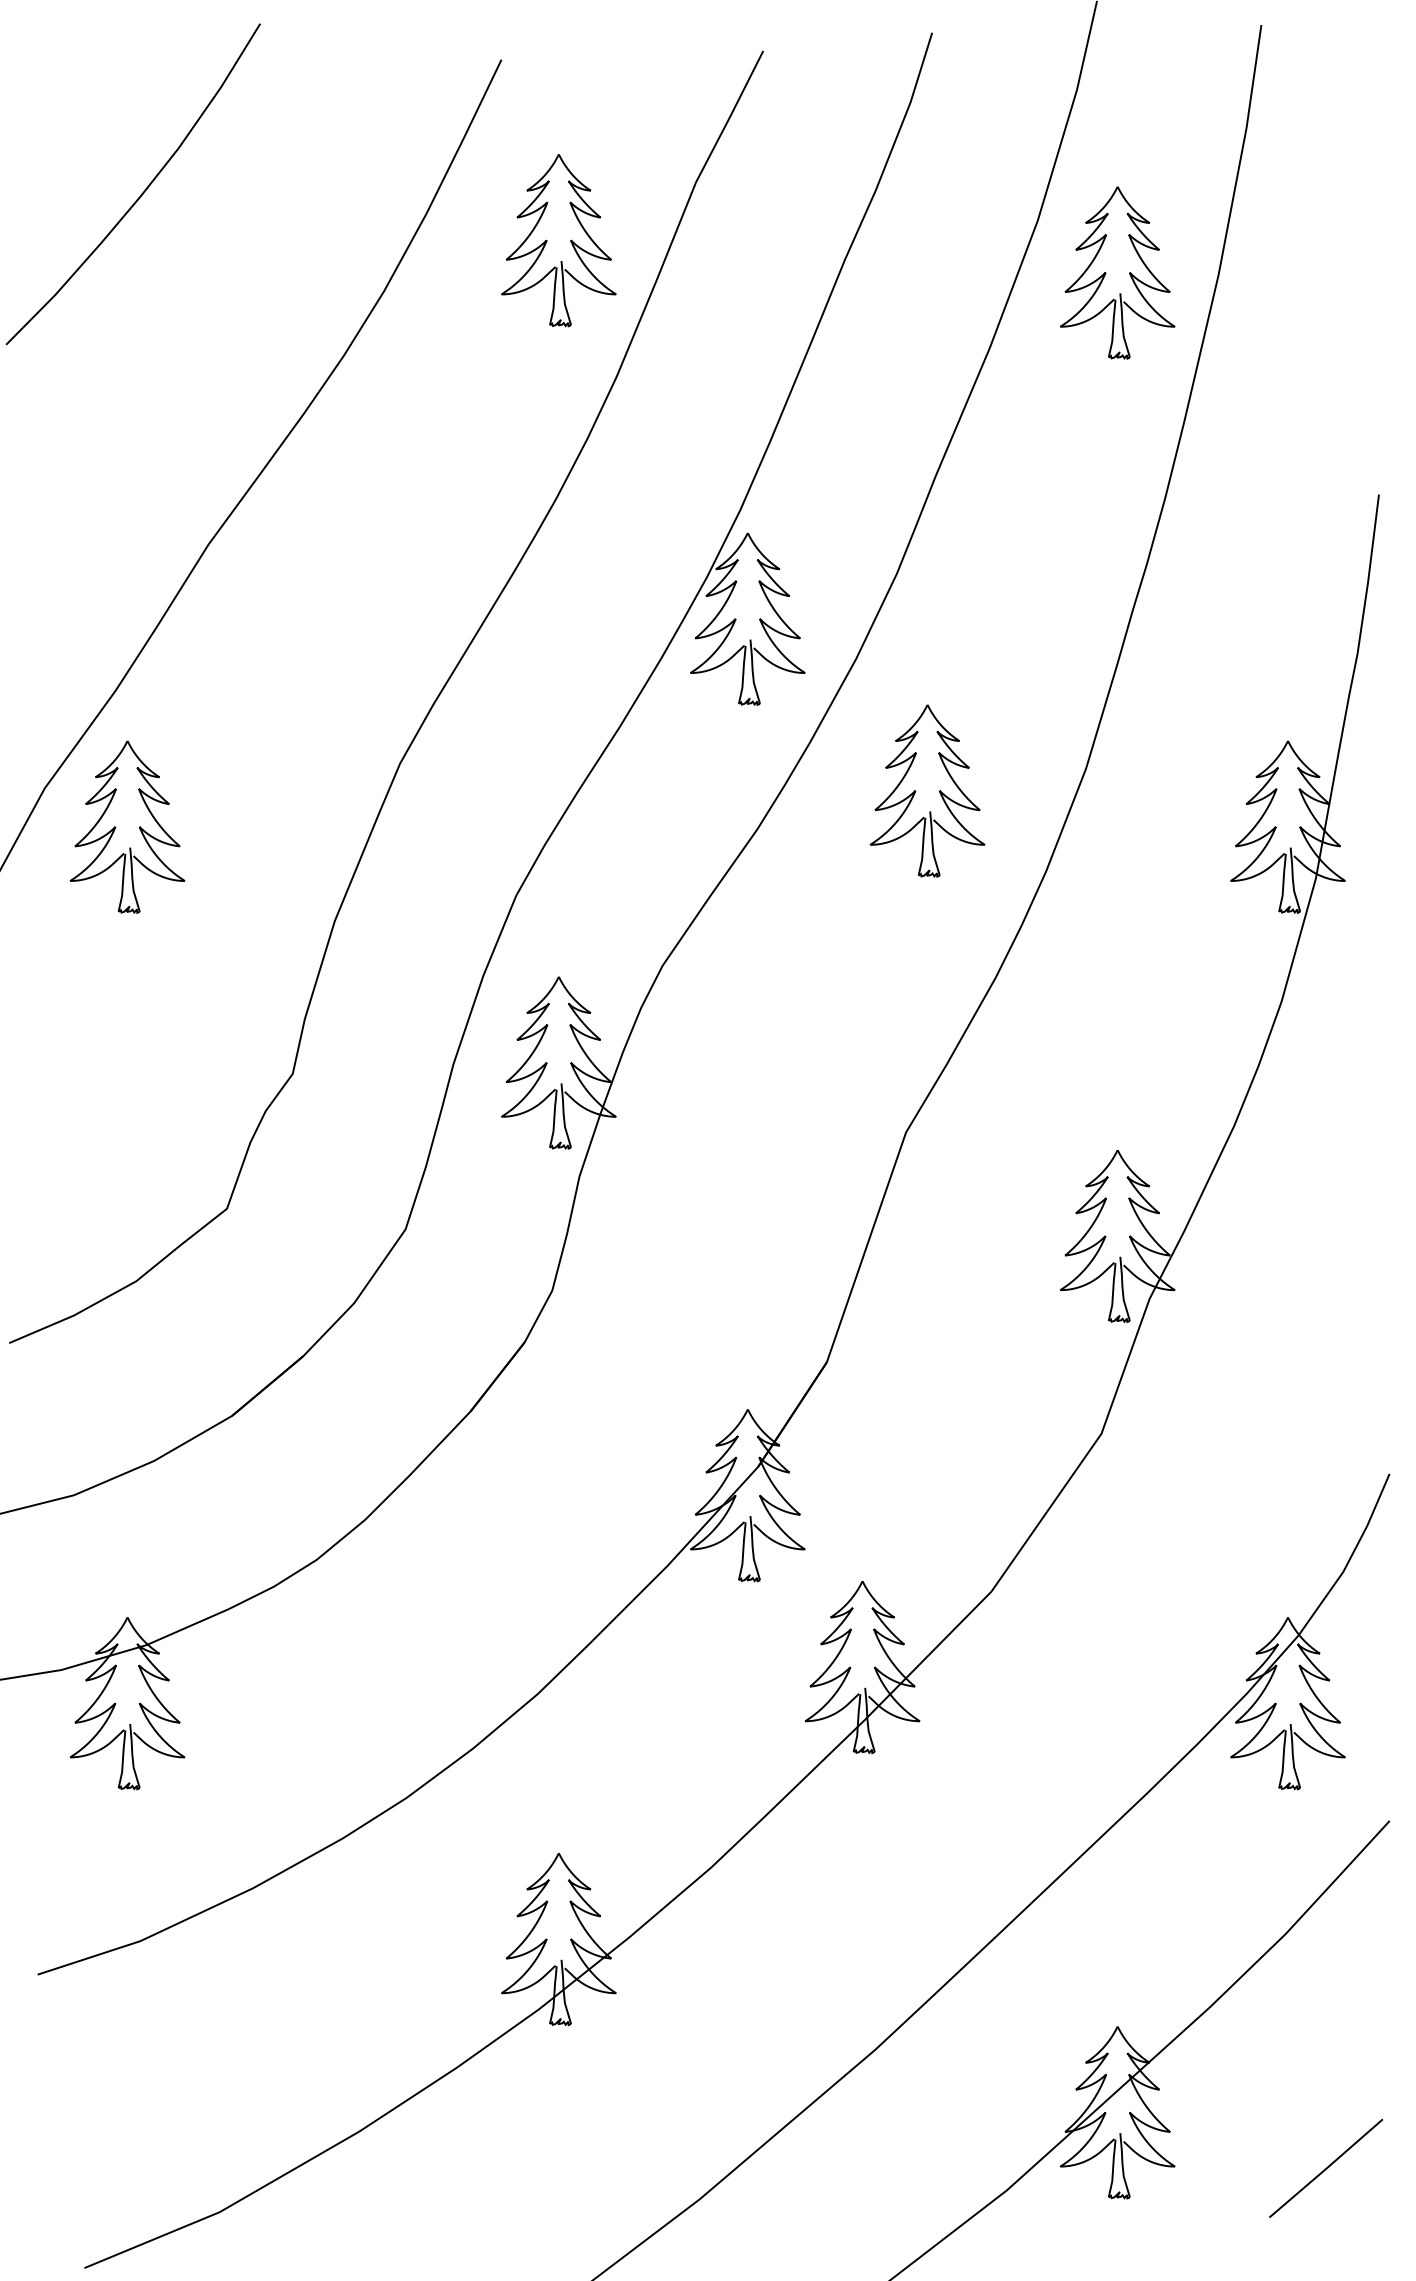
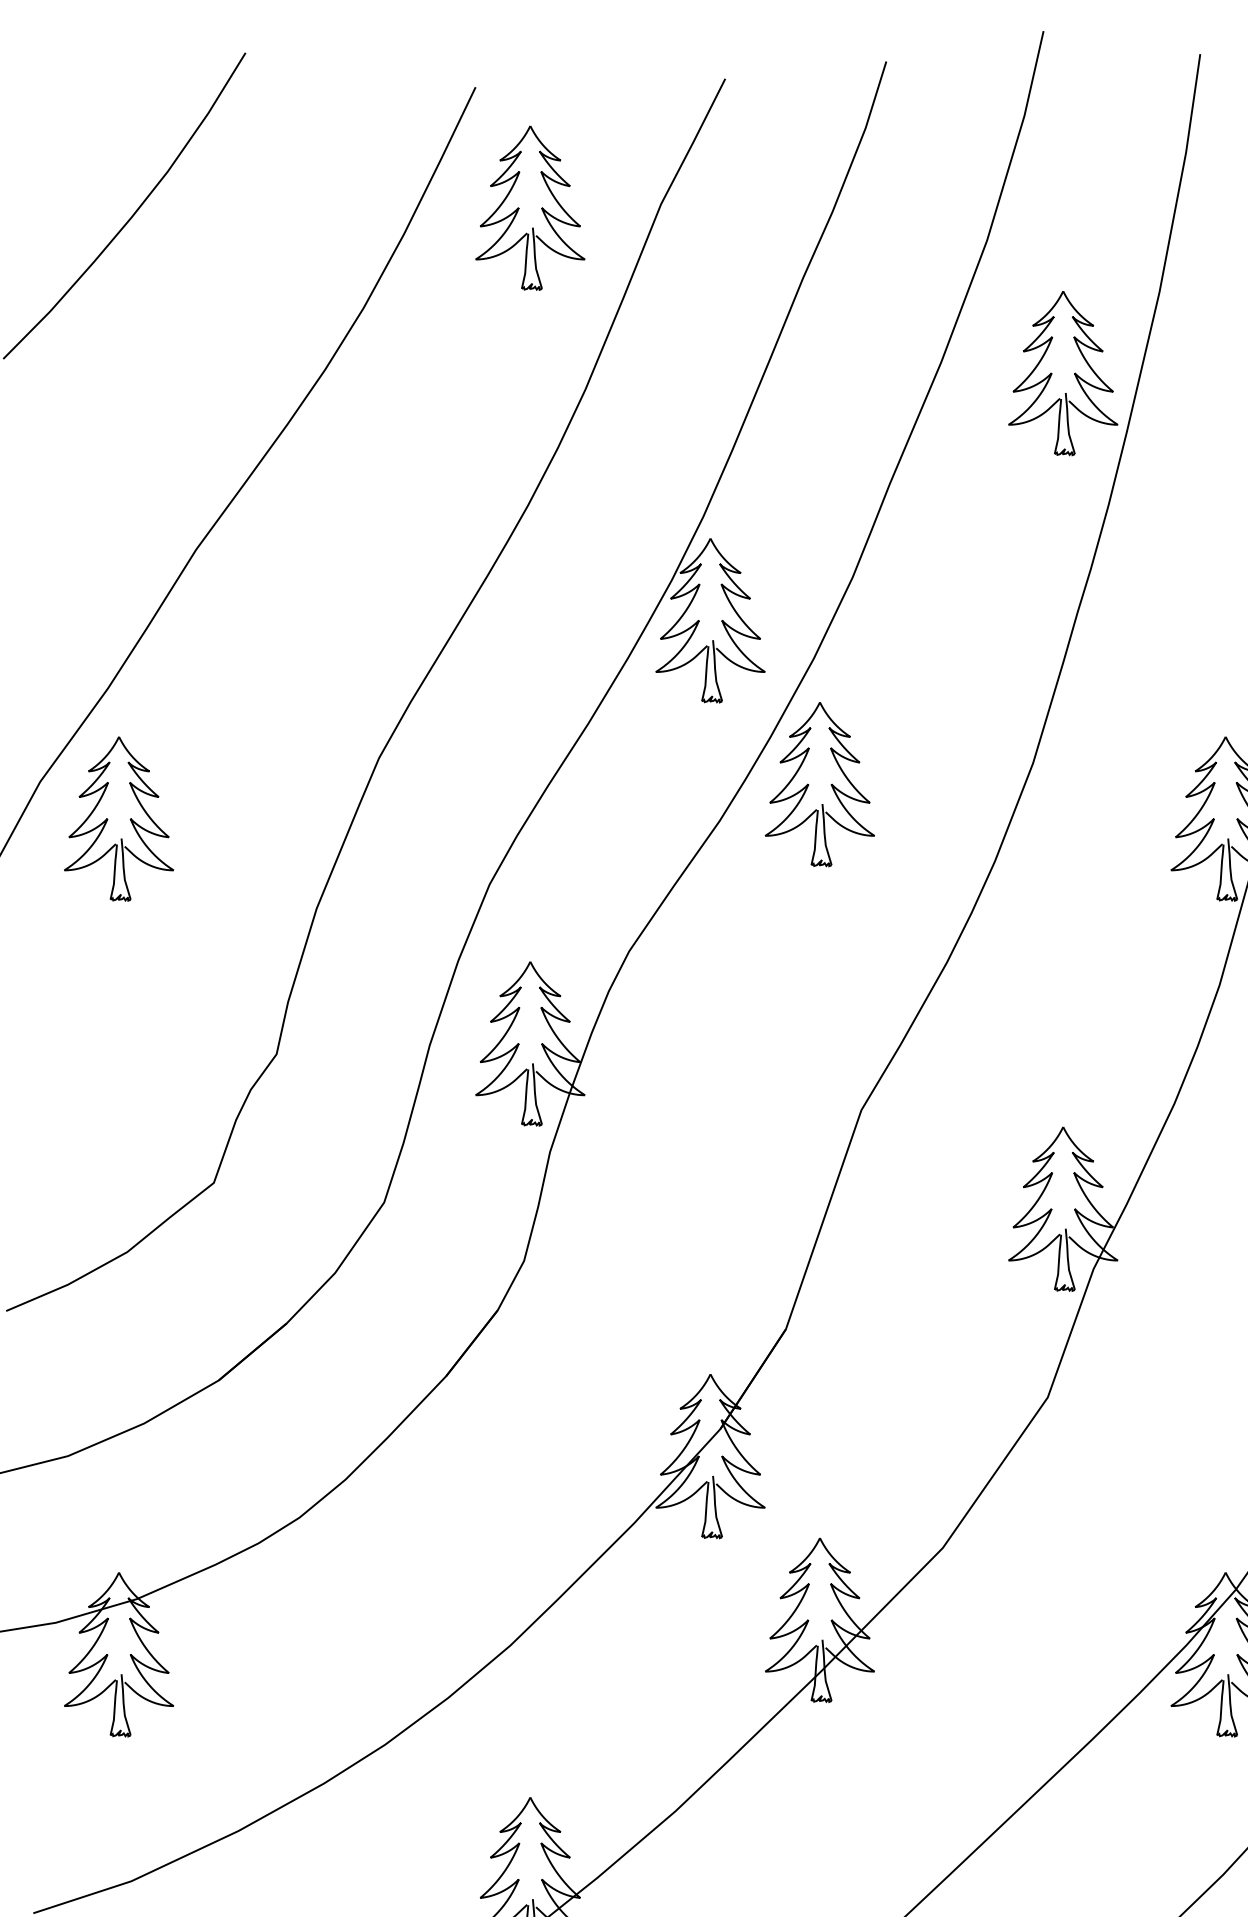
part: (558, 240) -> (530, 208), moved
part: (1117, 272) -> (1063, 373), moved
part: (927, 790) -> (819, 784), moved

